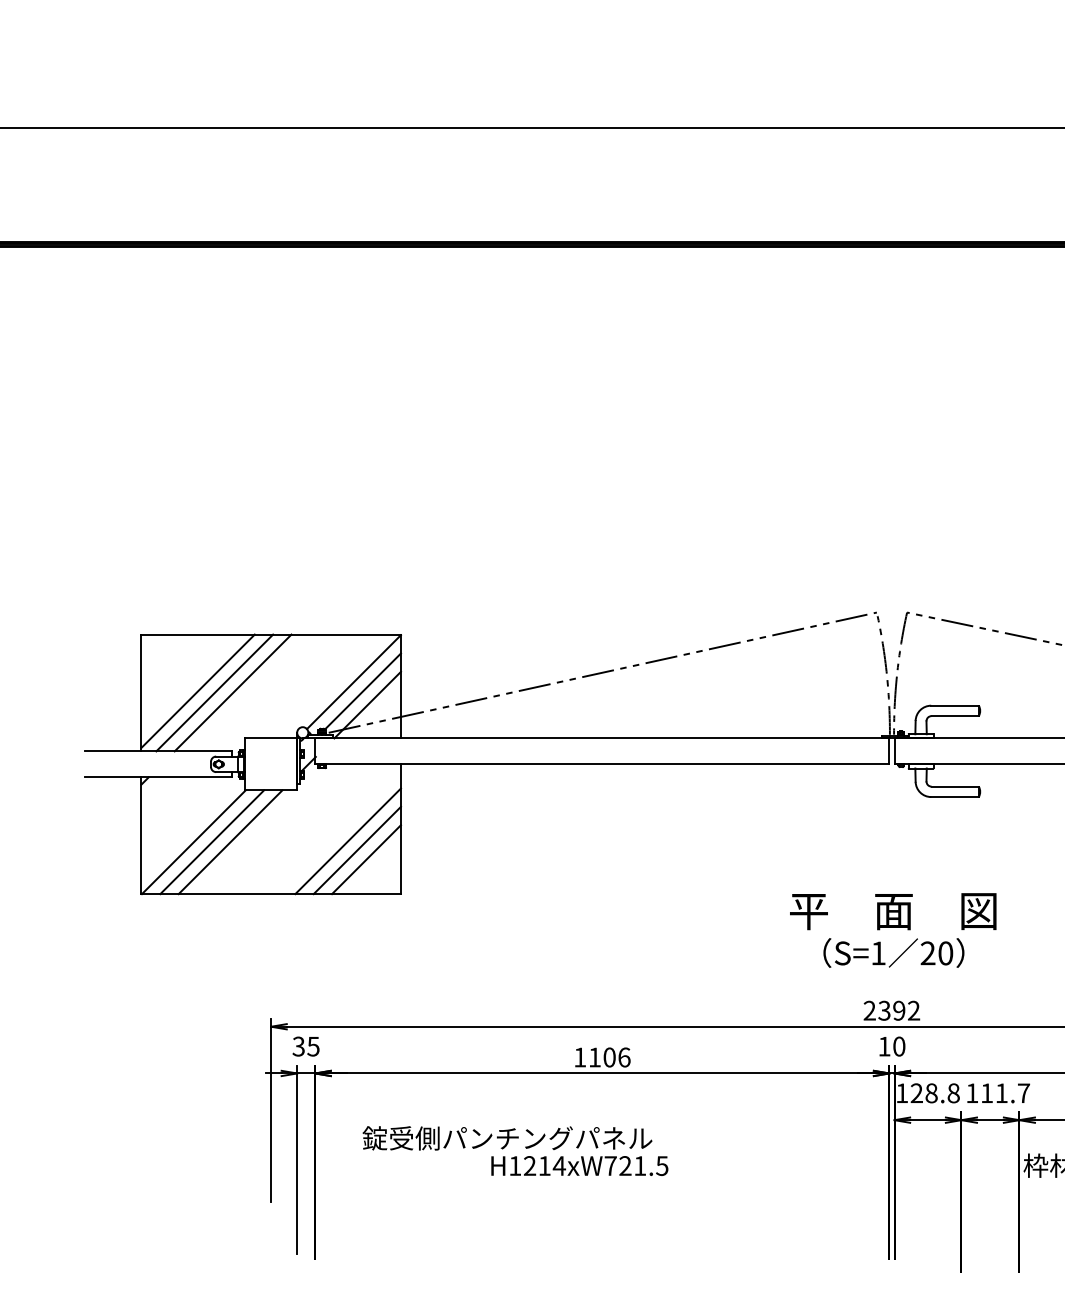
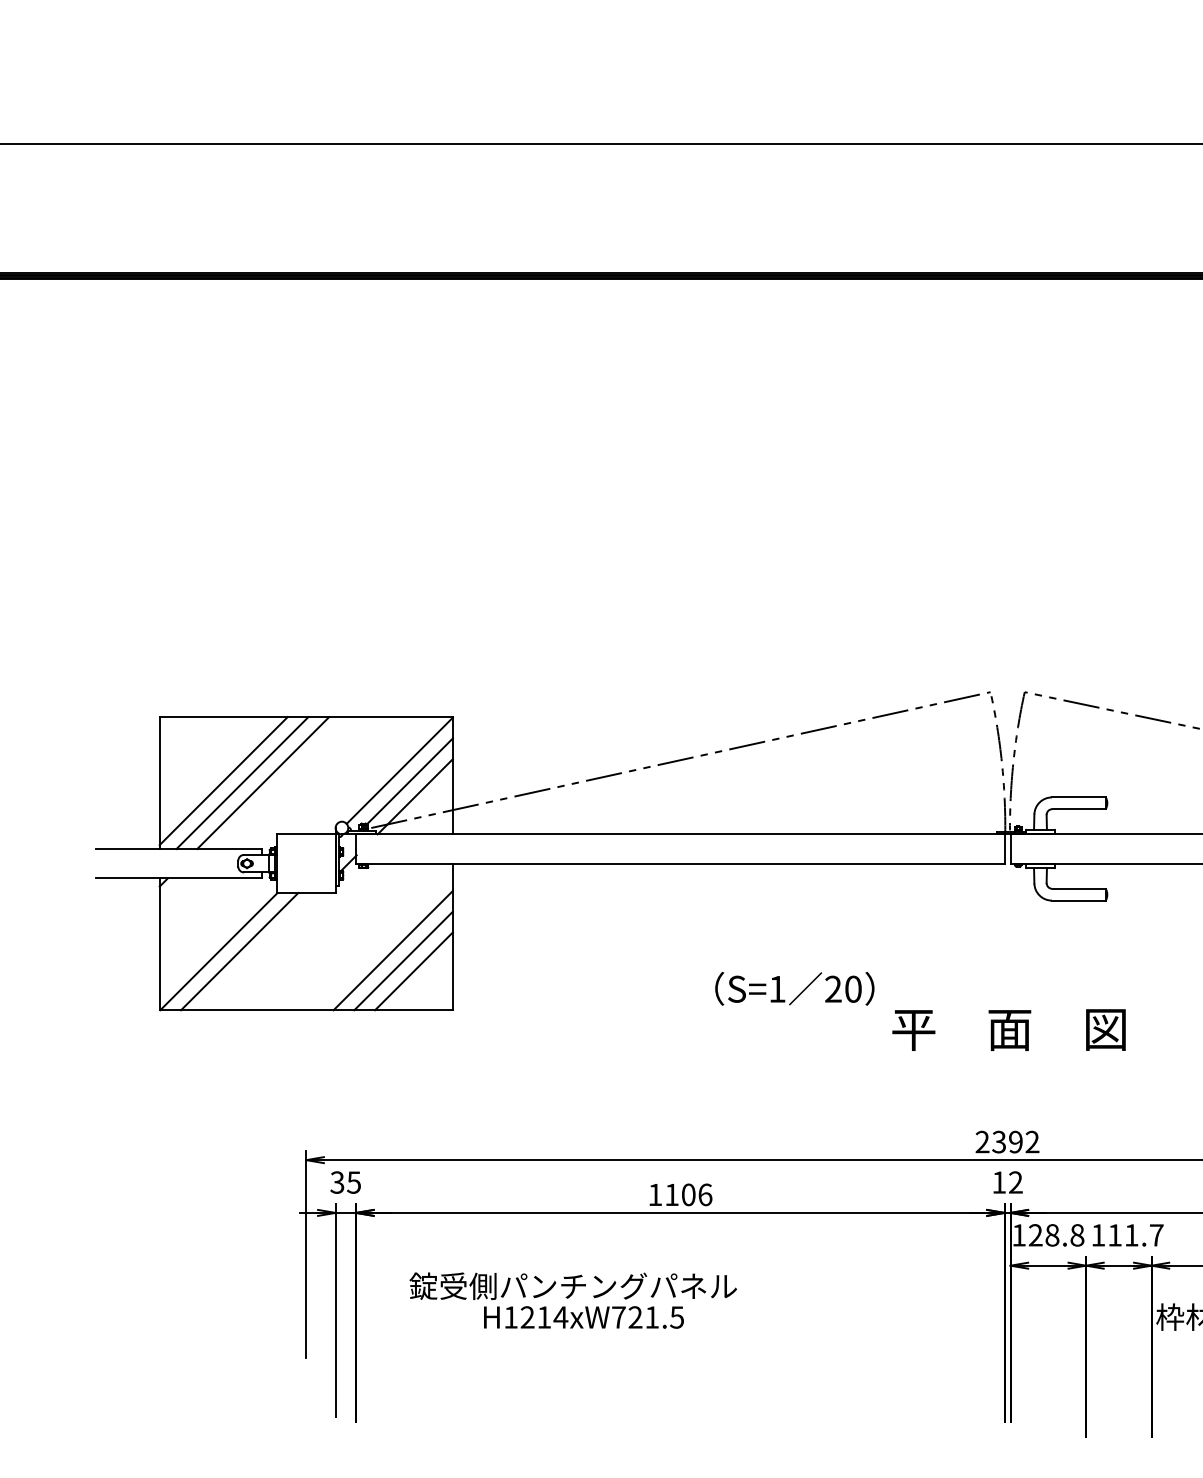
line: (230, 842) -> (260, 951), removed
text: (893, 952) -> (794, 988), moved
text: (898, 1046) -> (1015, 1182), 10 -> 12
text: (579, 1166) -> (583, 1317), moved

